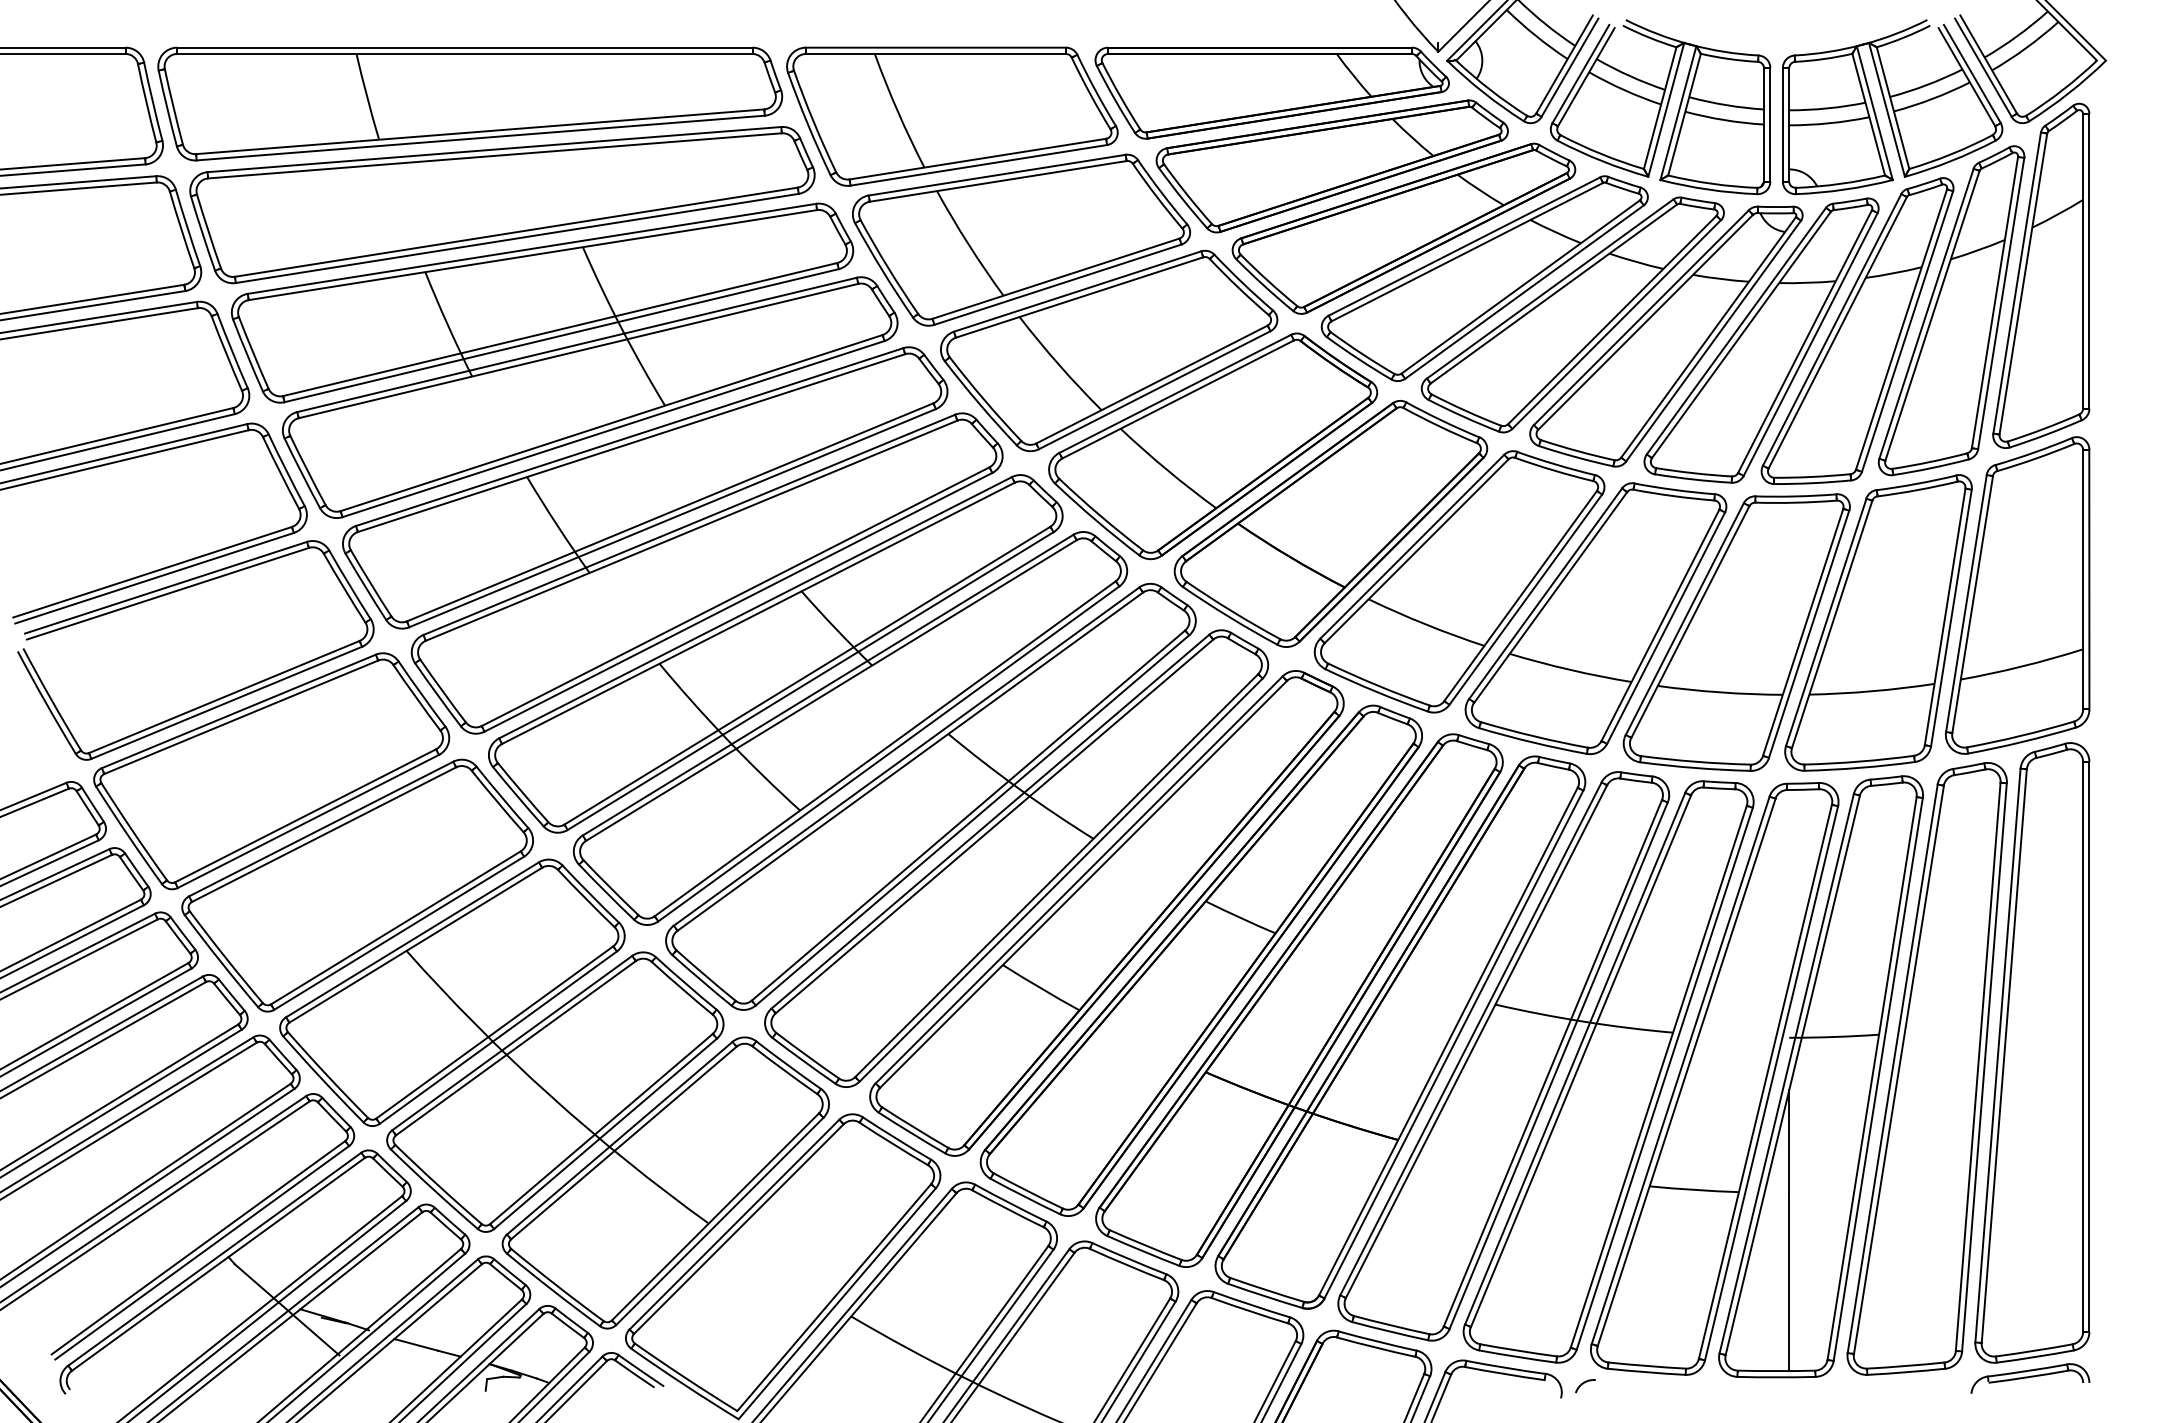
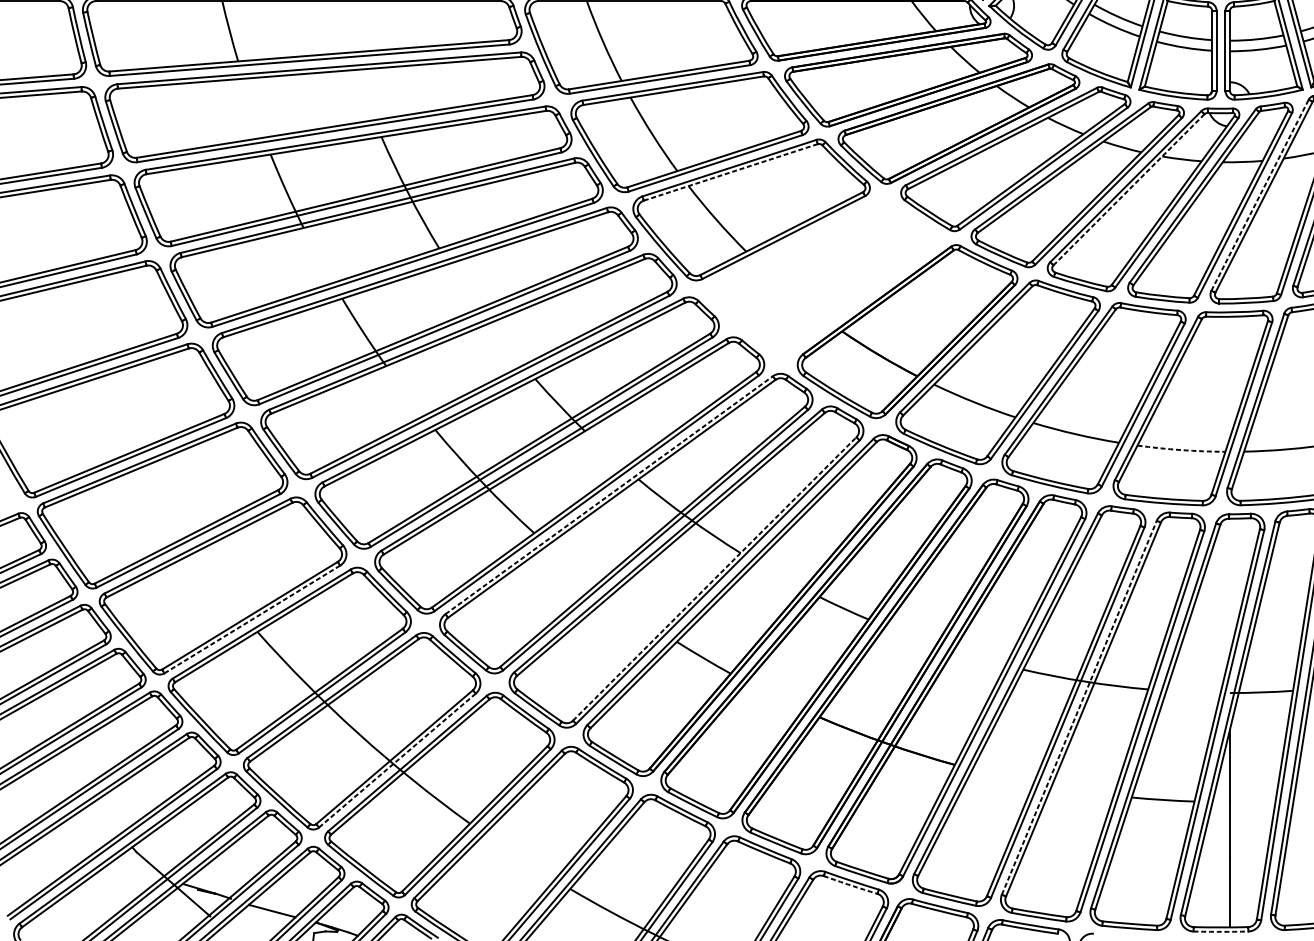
line: (1079, 297) -> (730, 172), solid -> dashed
line: (1645, 322) -> (1128, 189), solid -> dashed
line: (1832, 329) -> (1260, 194), solid -> dashed
part: (1213, 446) -> (825, 277), removed
arc: (1720, 692) -> (1181, 450), solid -> dashed
line: (906, 756) -> (609, 495), solid -> dashed
line: (1056, 875) -> (714, 578), solid -> dashed
line: (398, 933) -> (251, 619), solid -> dashed
line: (1575, 1058) -> (1079, 707), solid -> dashed
line: (605, 1134) -> (397, 761), solid -> dashed
arc: (1249, 1311) -> (850, 885), solid -> dashed
arc: (1776, 1377) -> (1220, 931), solid -> dashed

